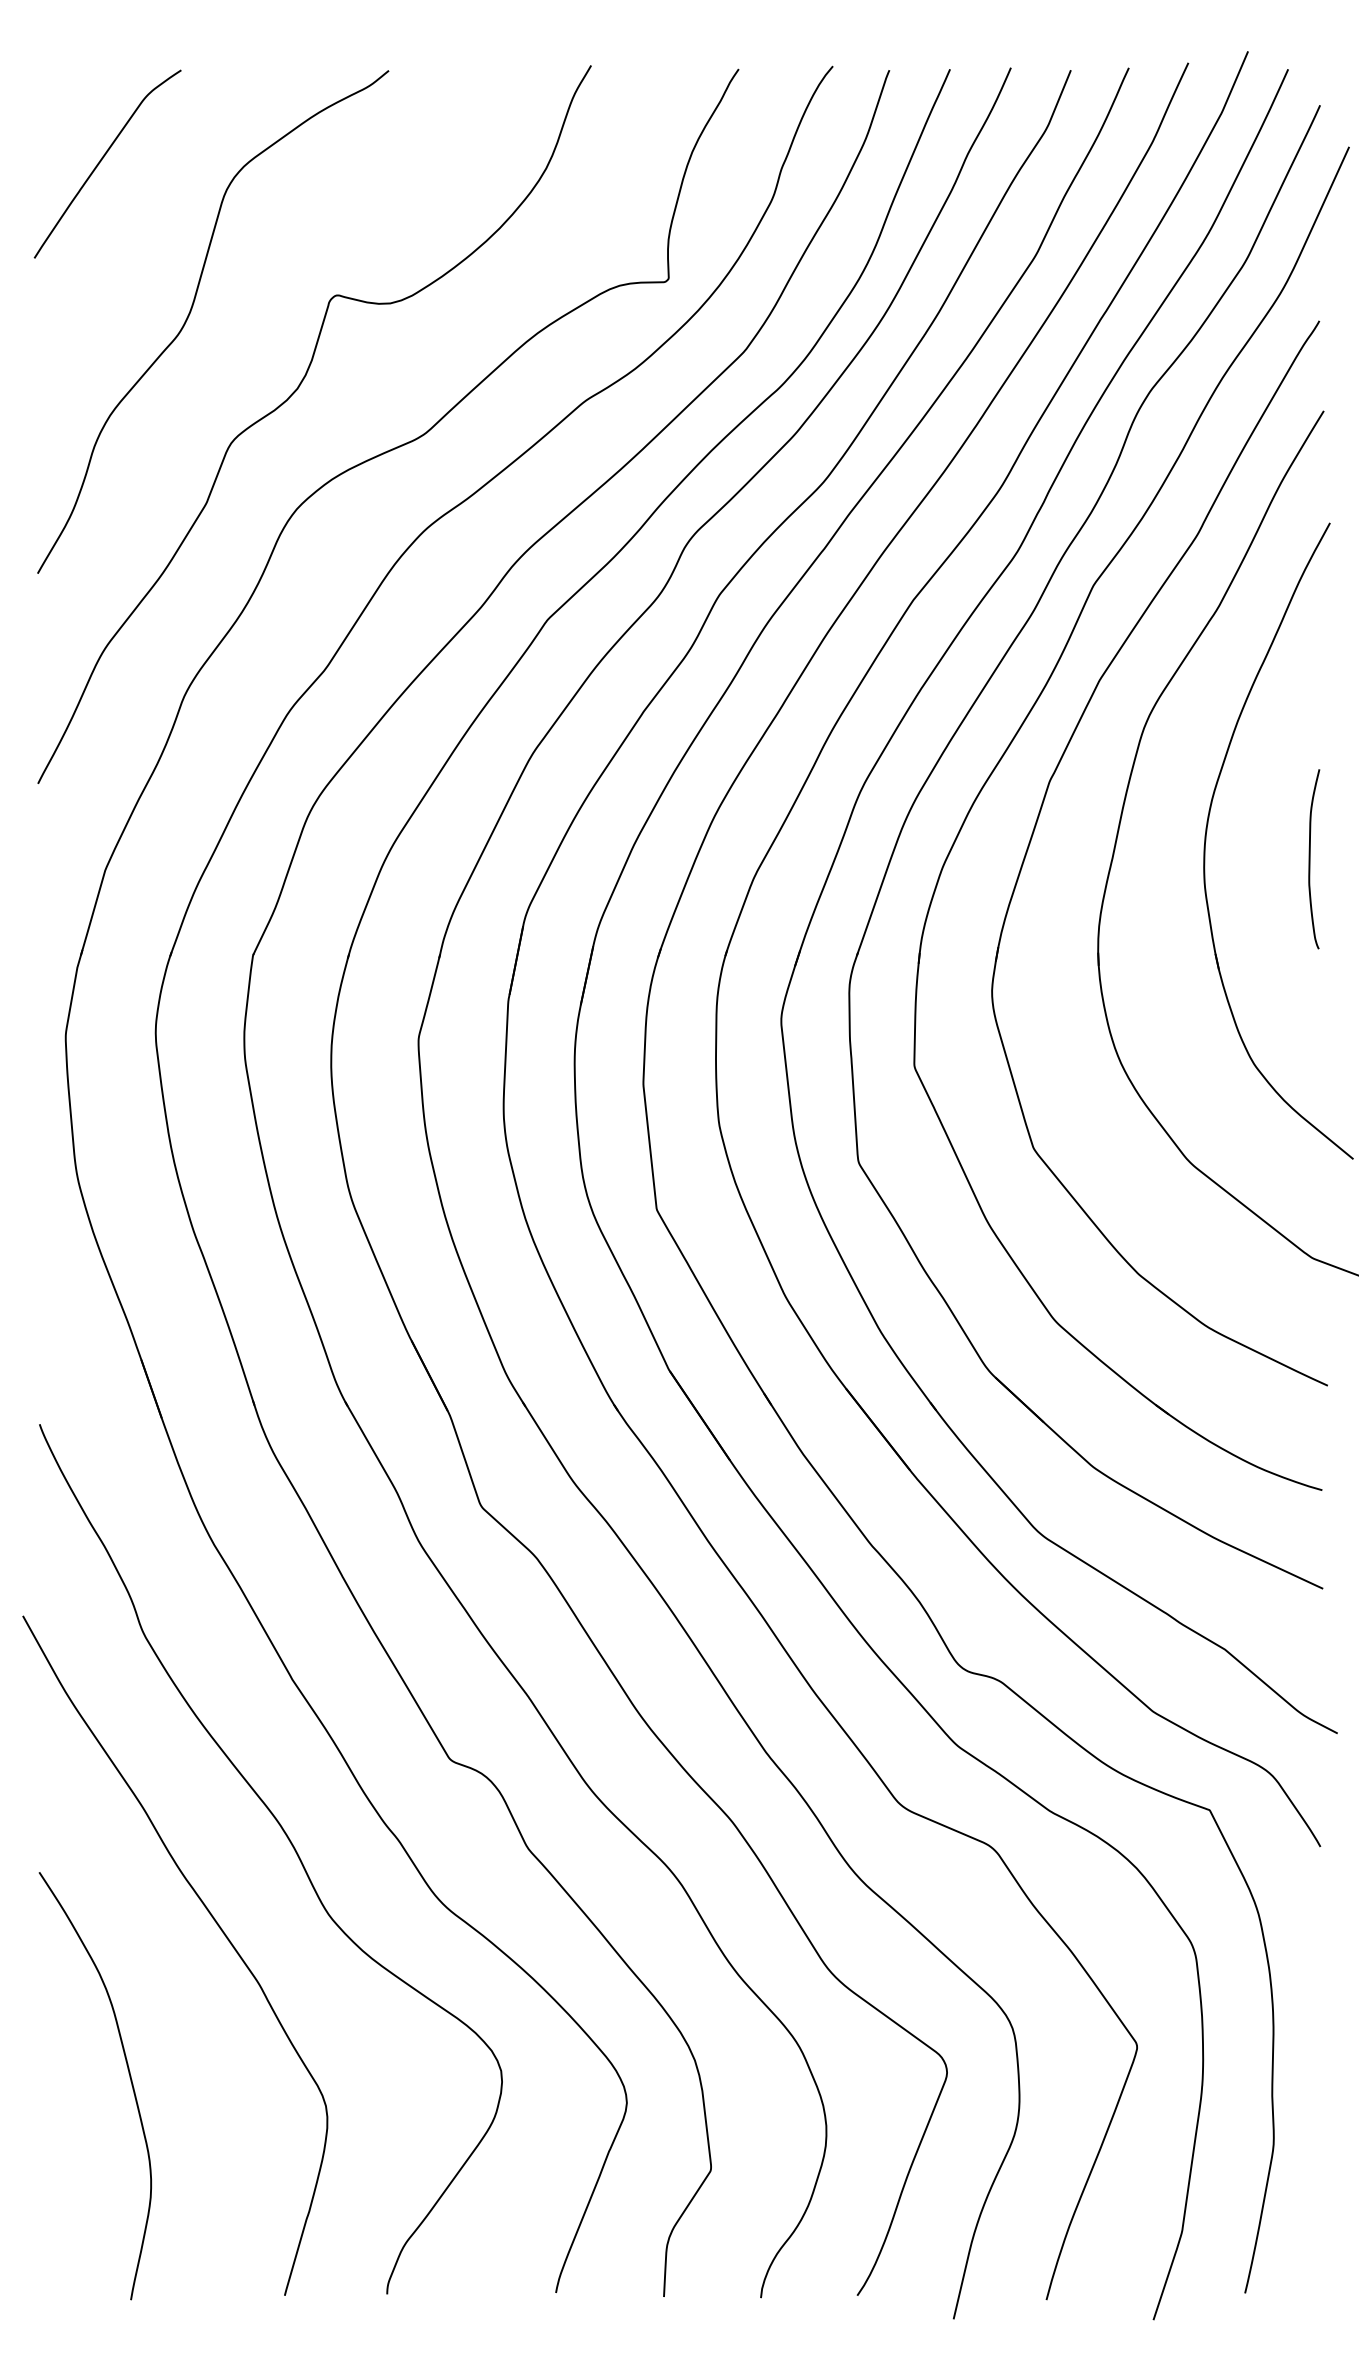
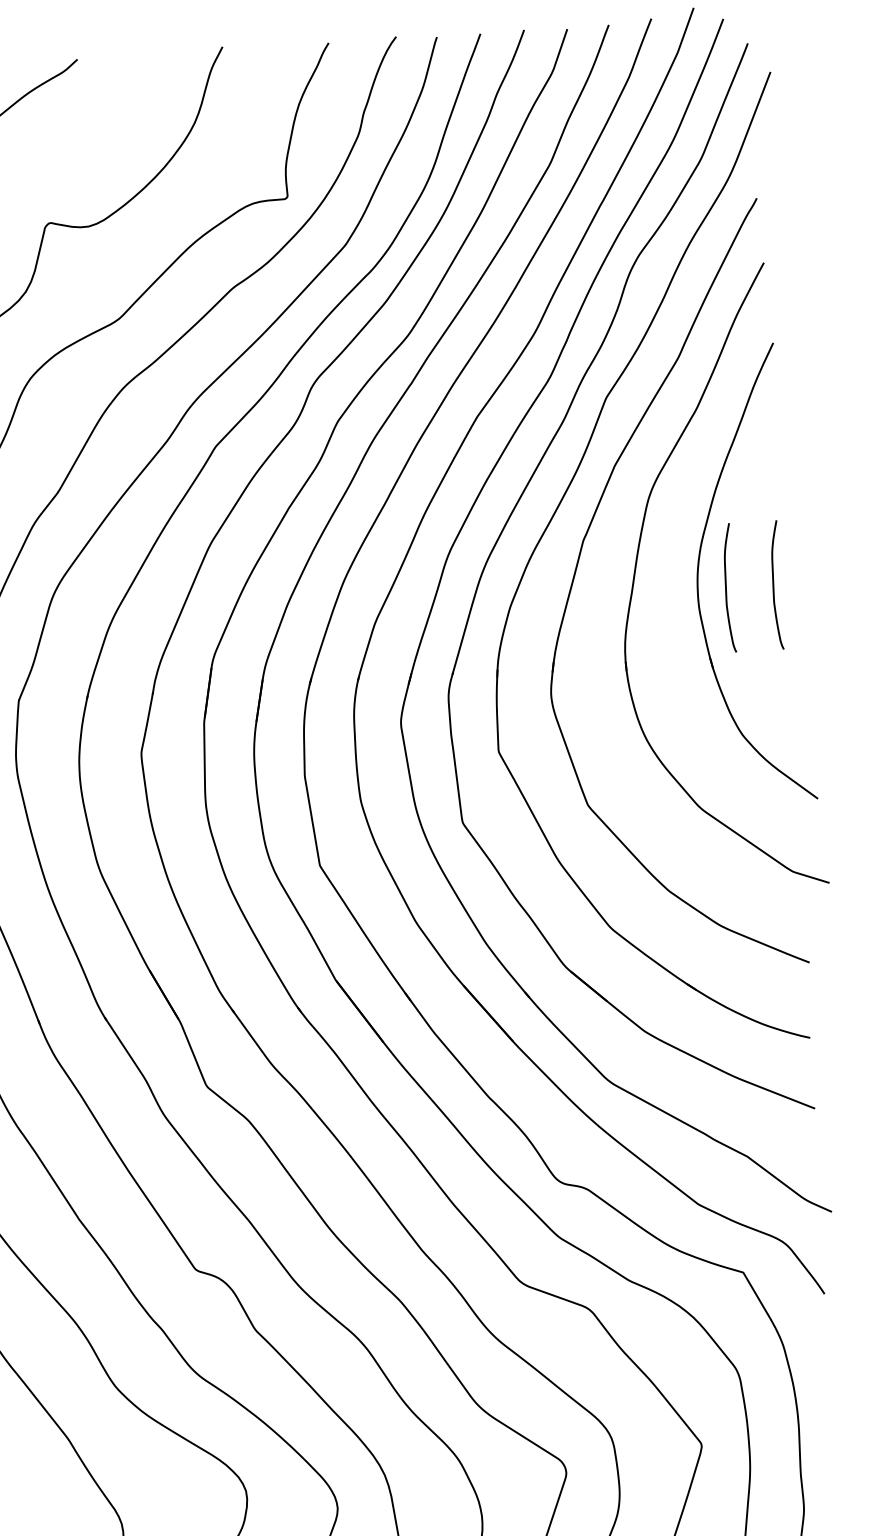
curve: (1244, 859) -> (726, 588), added

